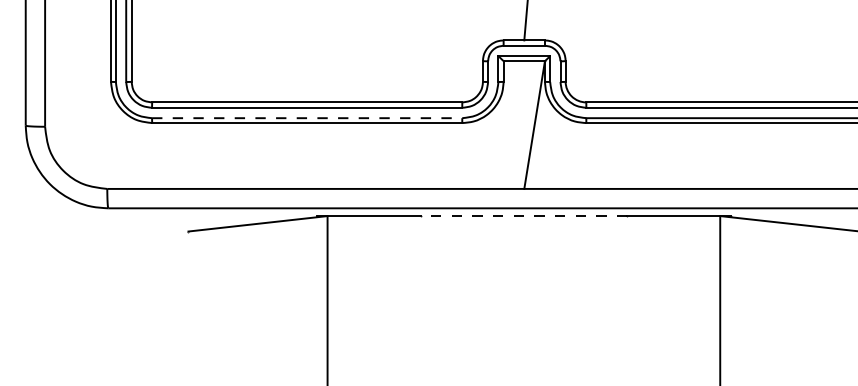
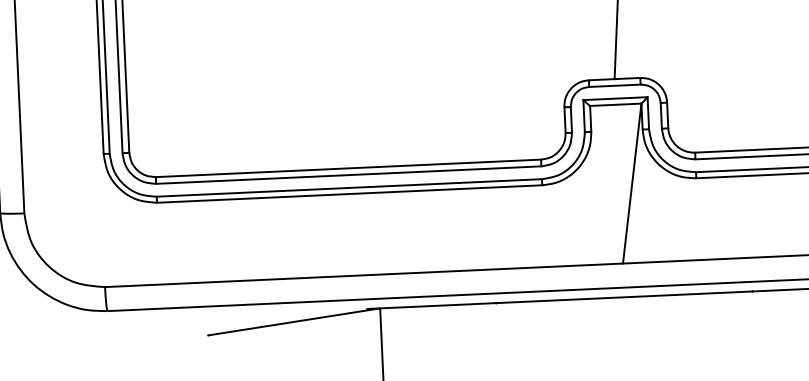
line: (307, 118) -> (349, 188), dashed -> solid
line: (523, 216) -> (623, 297), dashed -> solid

